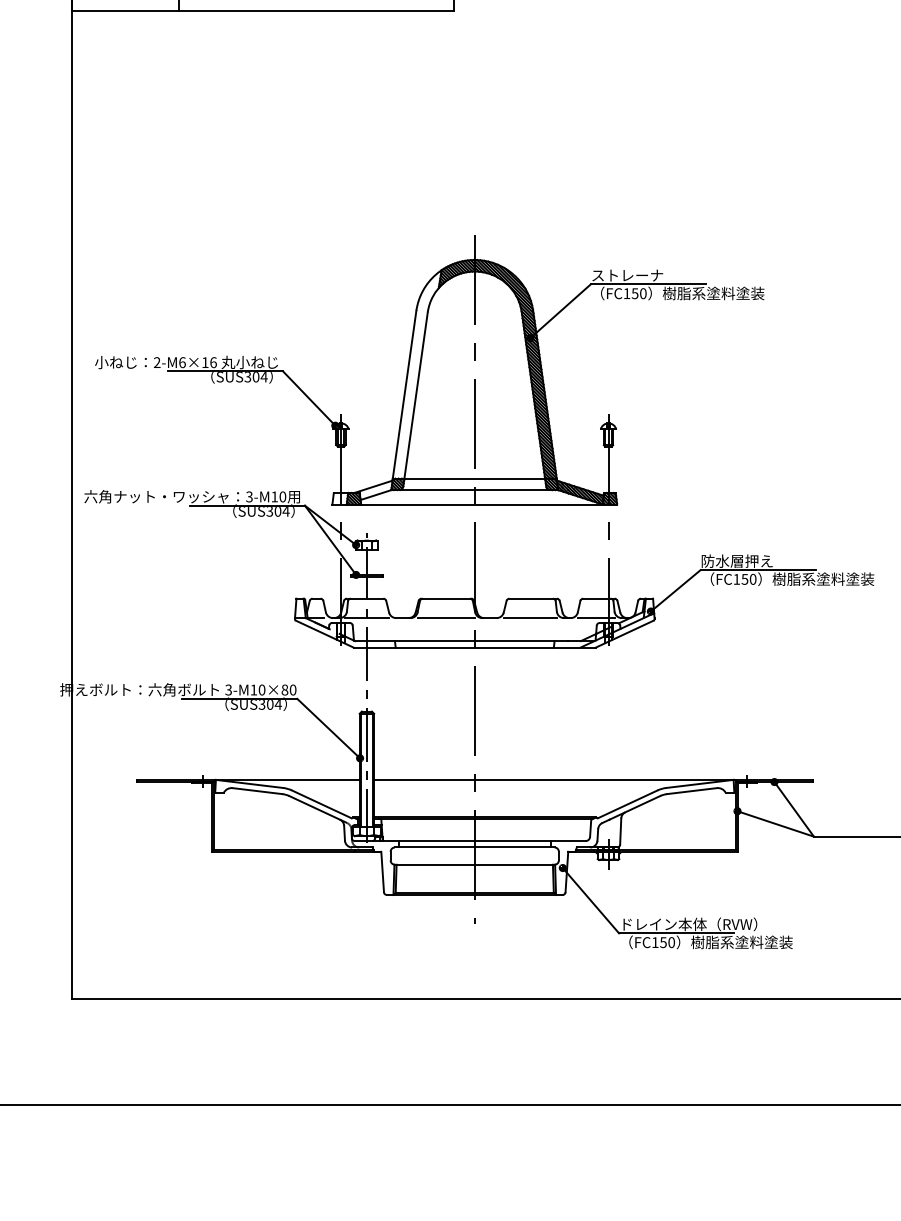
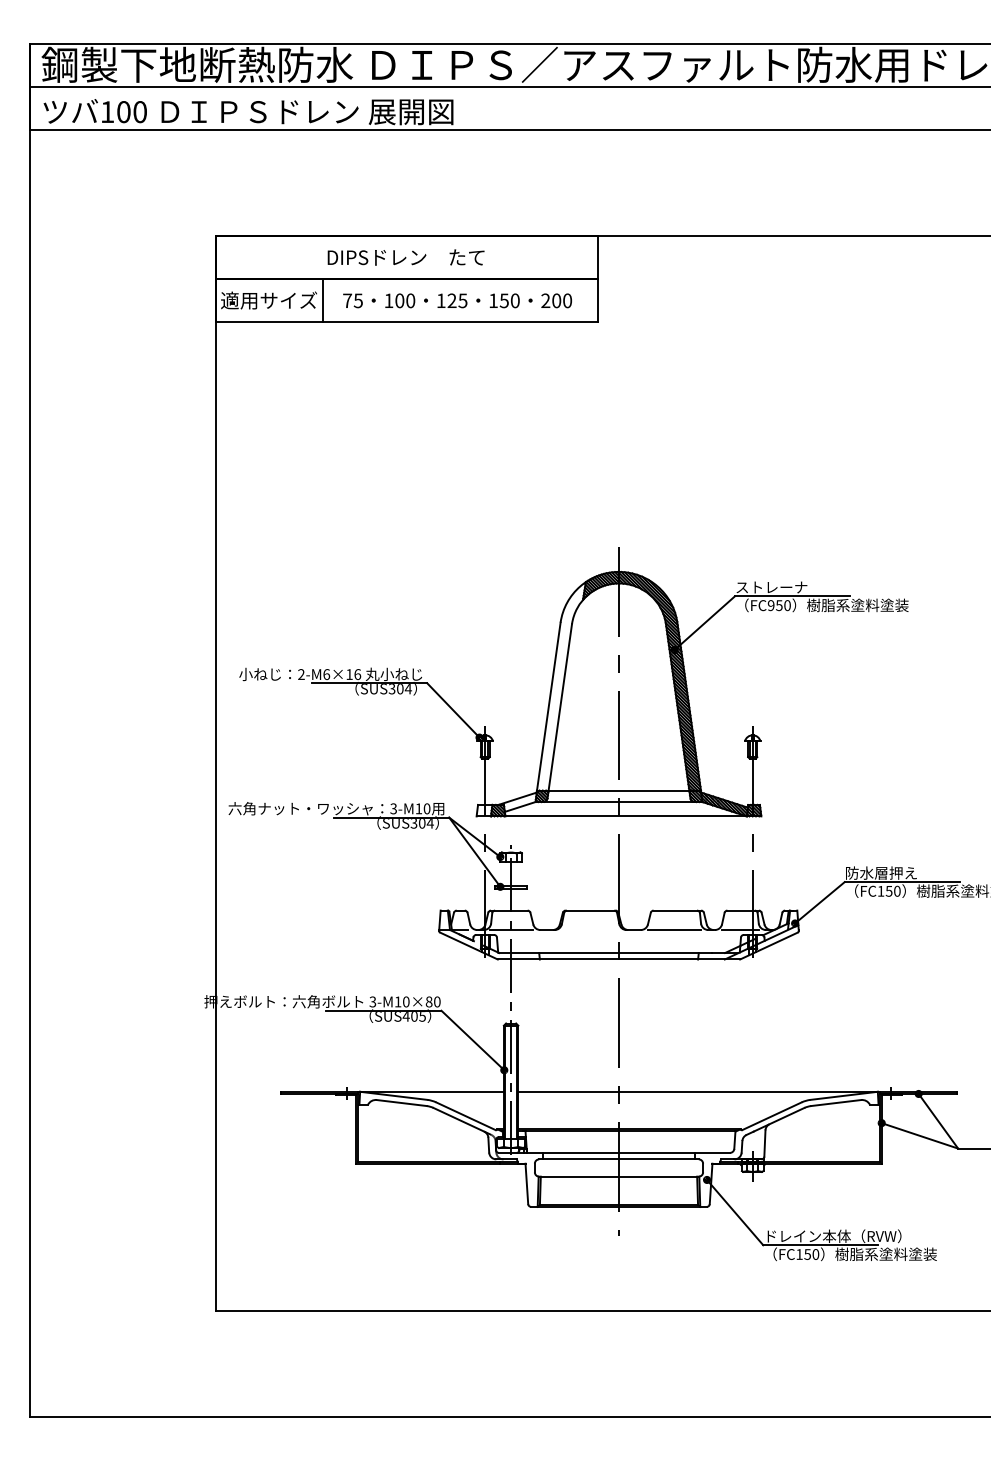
text: (626, 293) -> (770, 605), FC150 -> FC950
line: (446, 618) -> (590, 930), removed
text: (270, 704) -> (414, 1016), SUS304 -> SUS405

